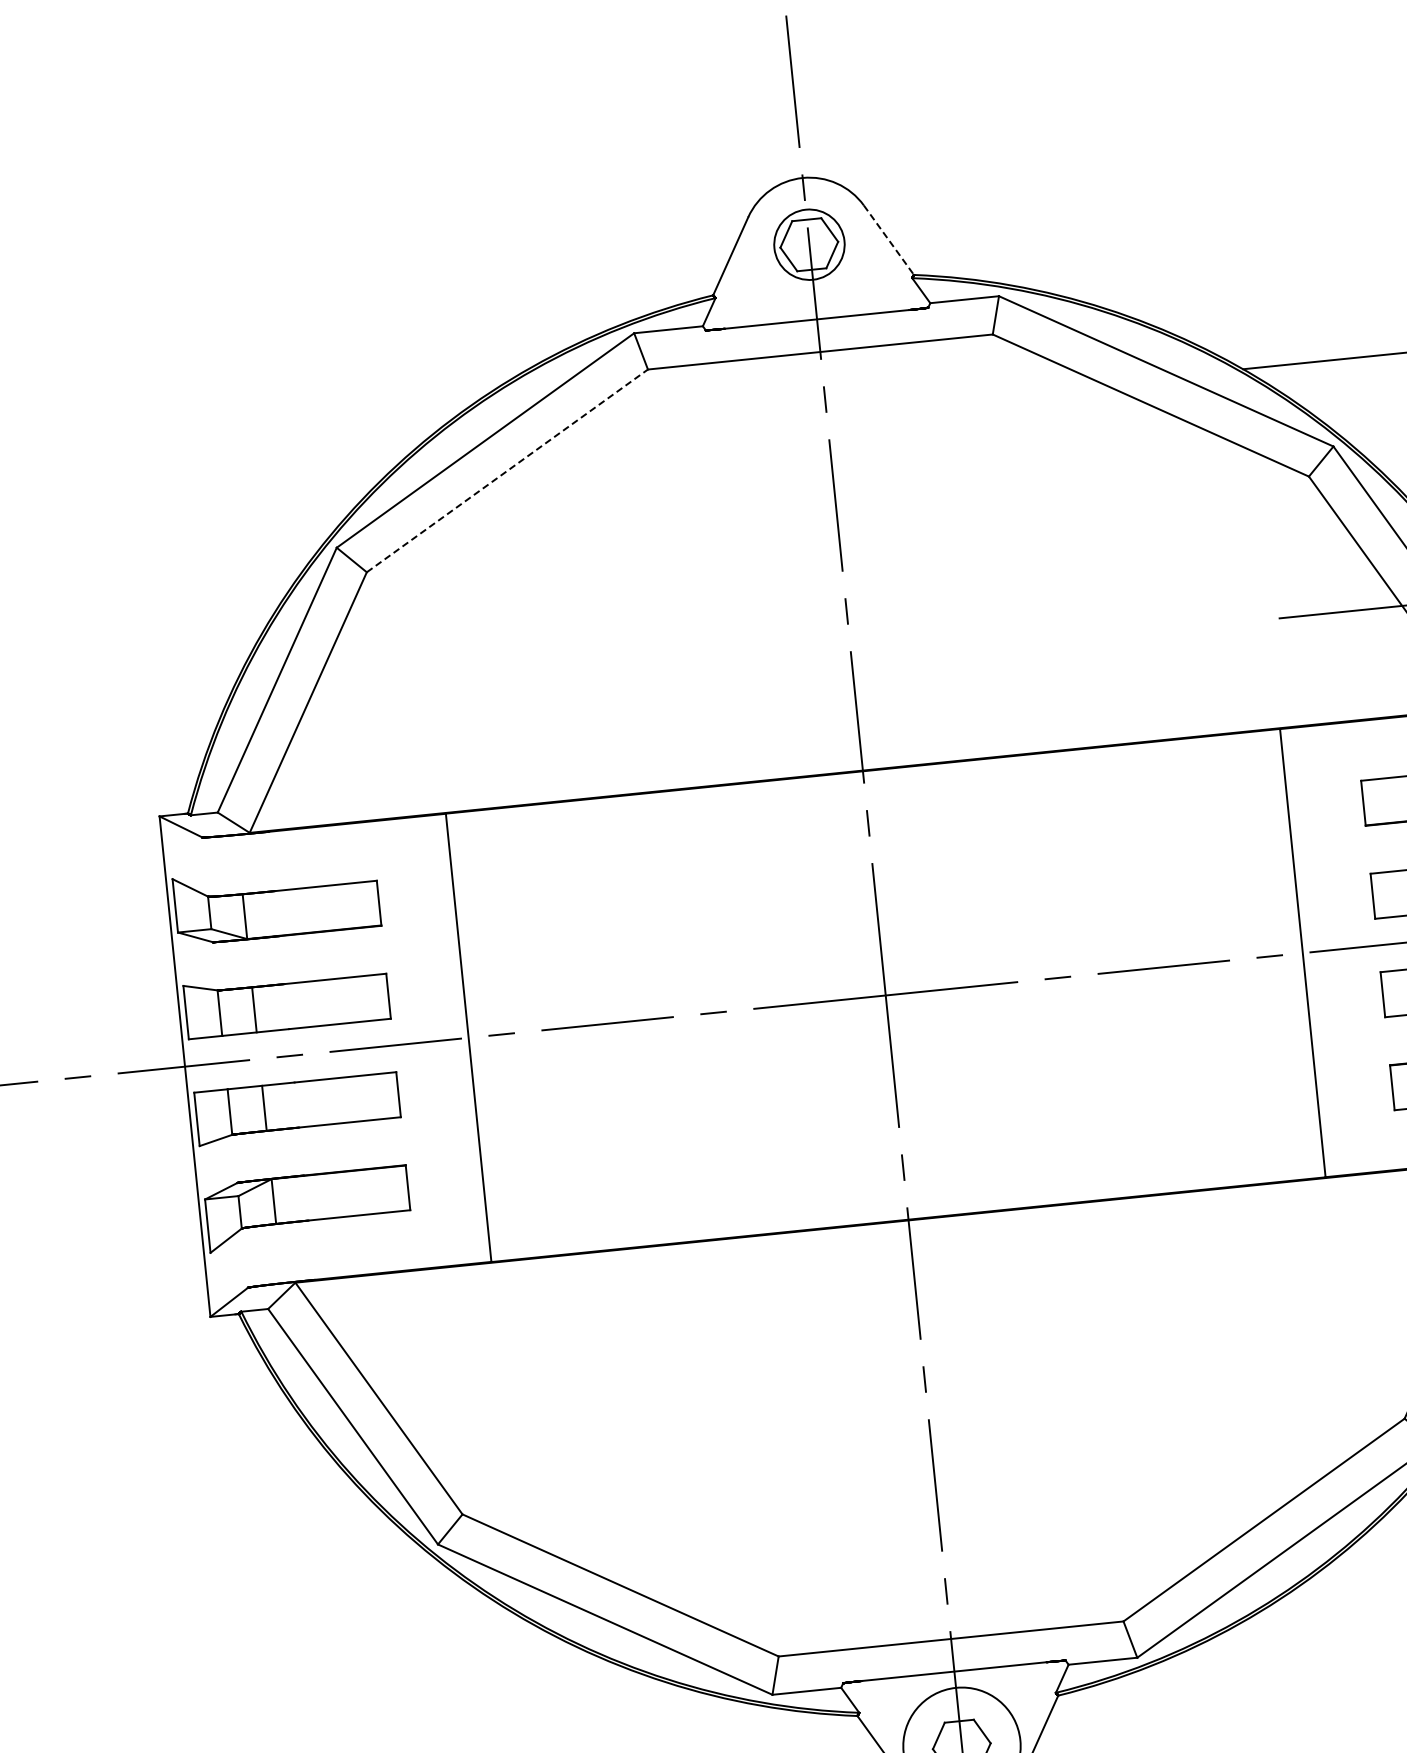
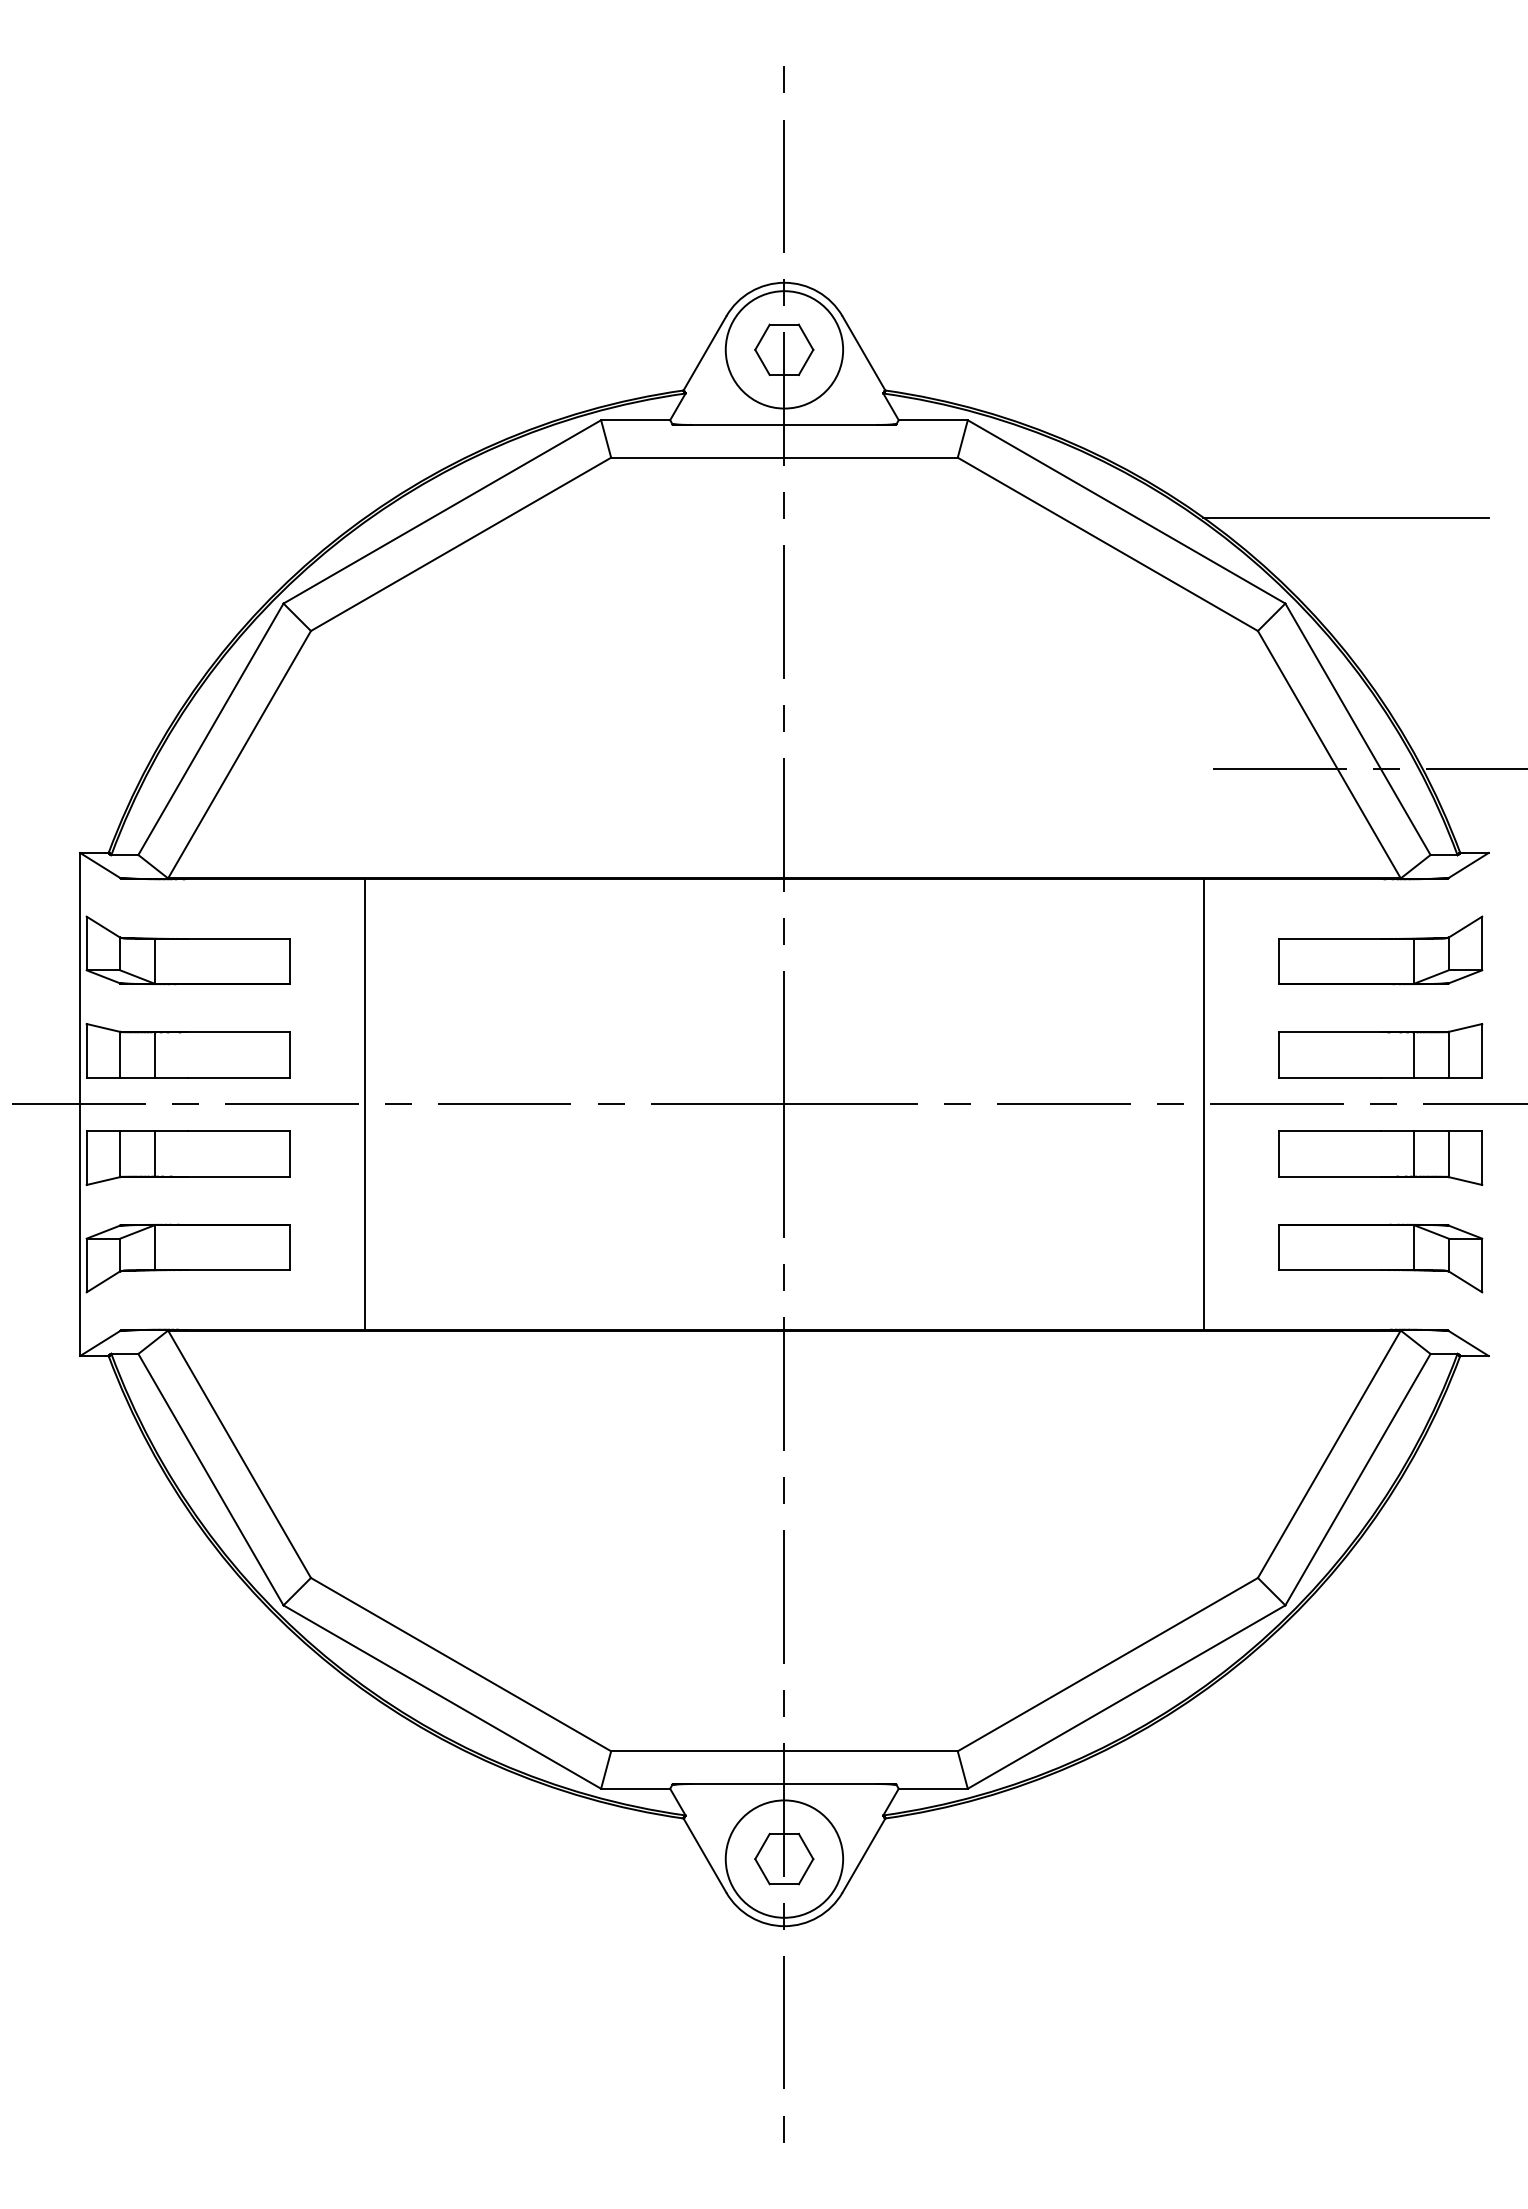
line: (888, 240) -> (863, 353), dashed -> solid
circle: (809, 244) -> (784, 349), size x1.67
line: (507, 471) -> (461, 544), dashed -> solid

